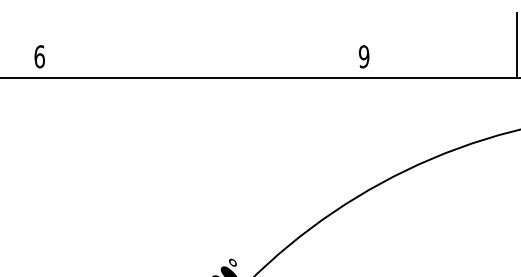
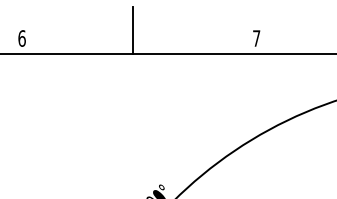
line: (192, 44) -> (132, 29), added
text: (363, 56) -> (256, 38), 9 -> 7

